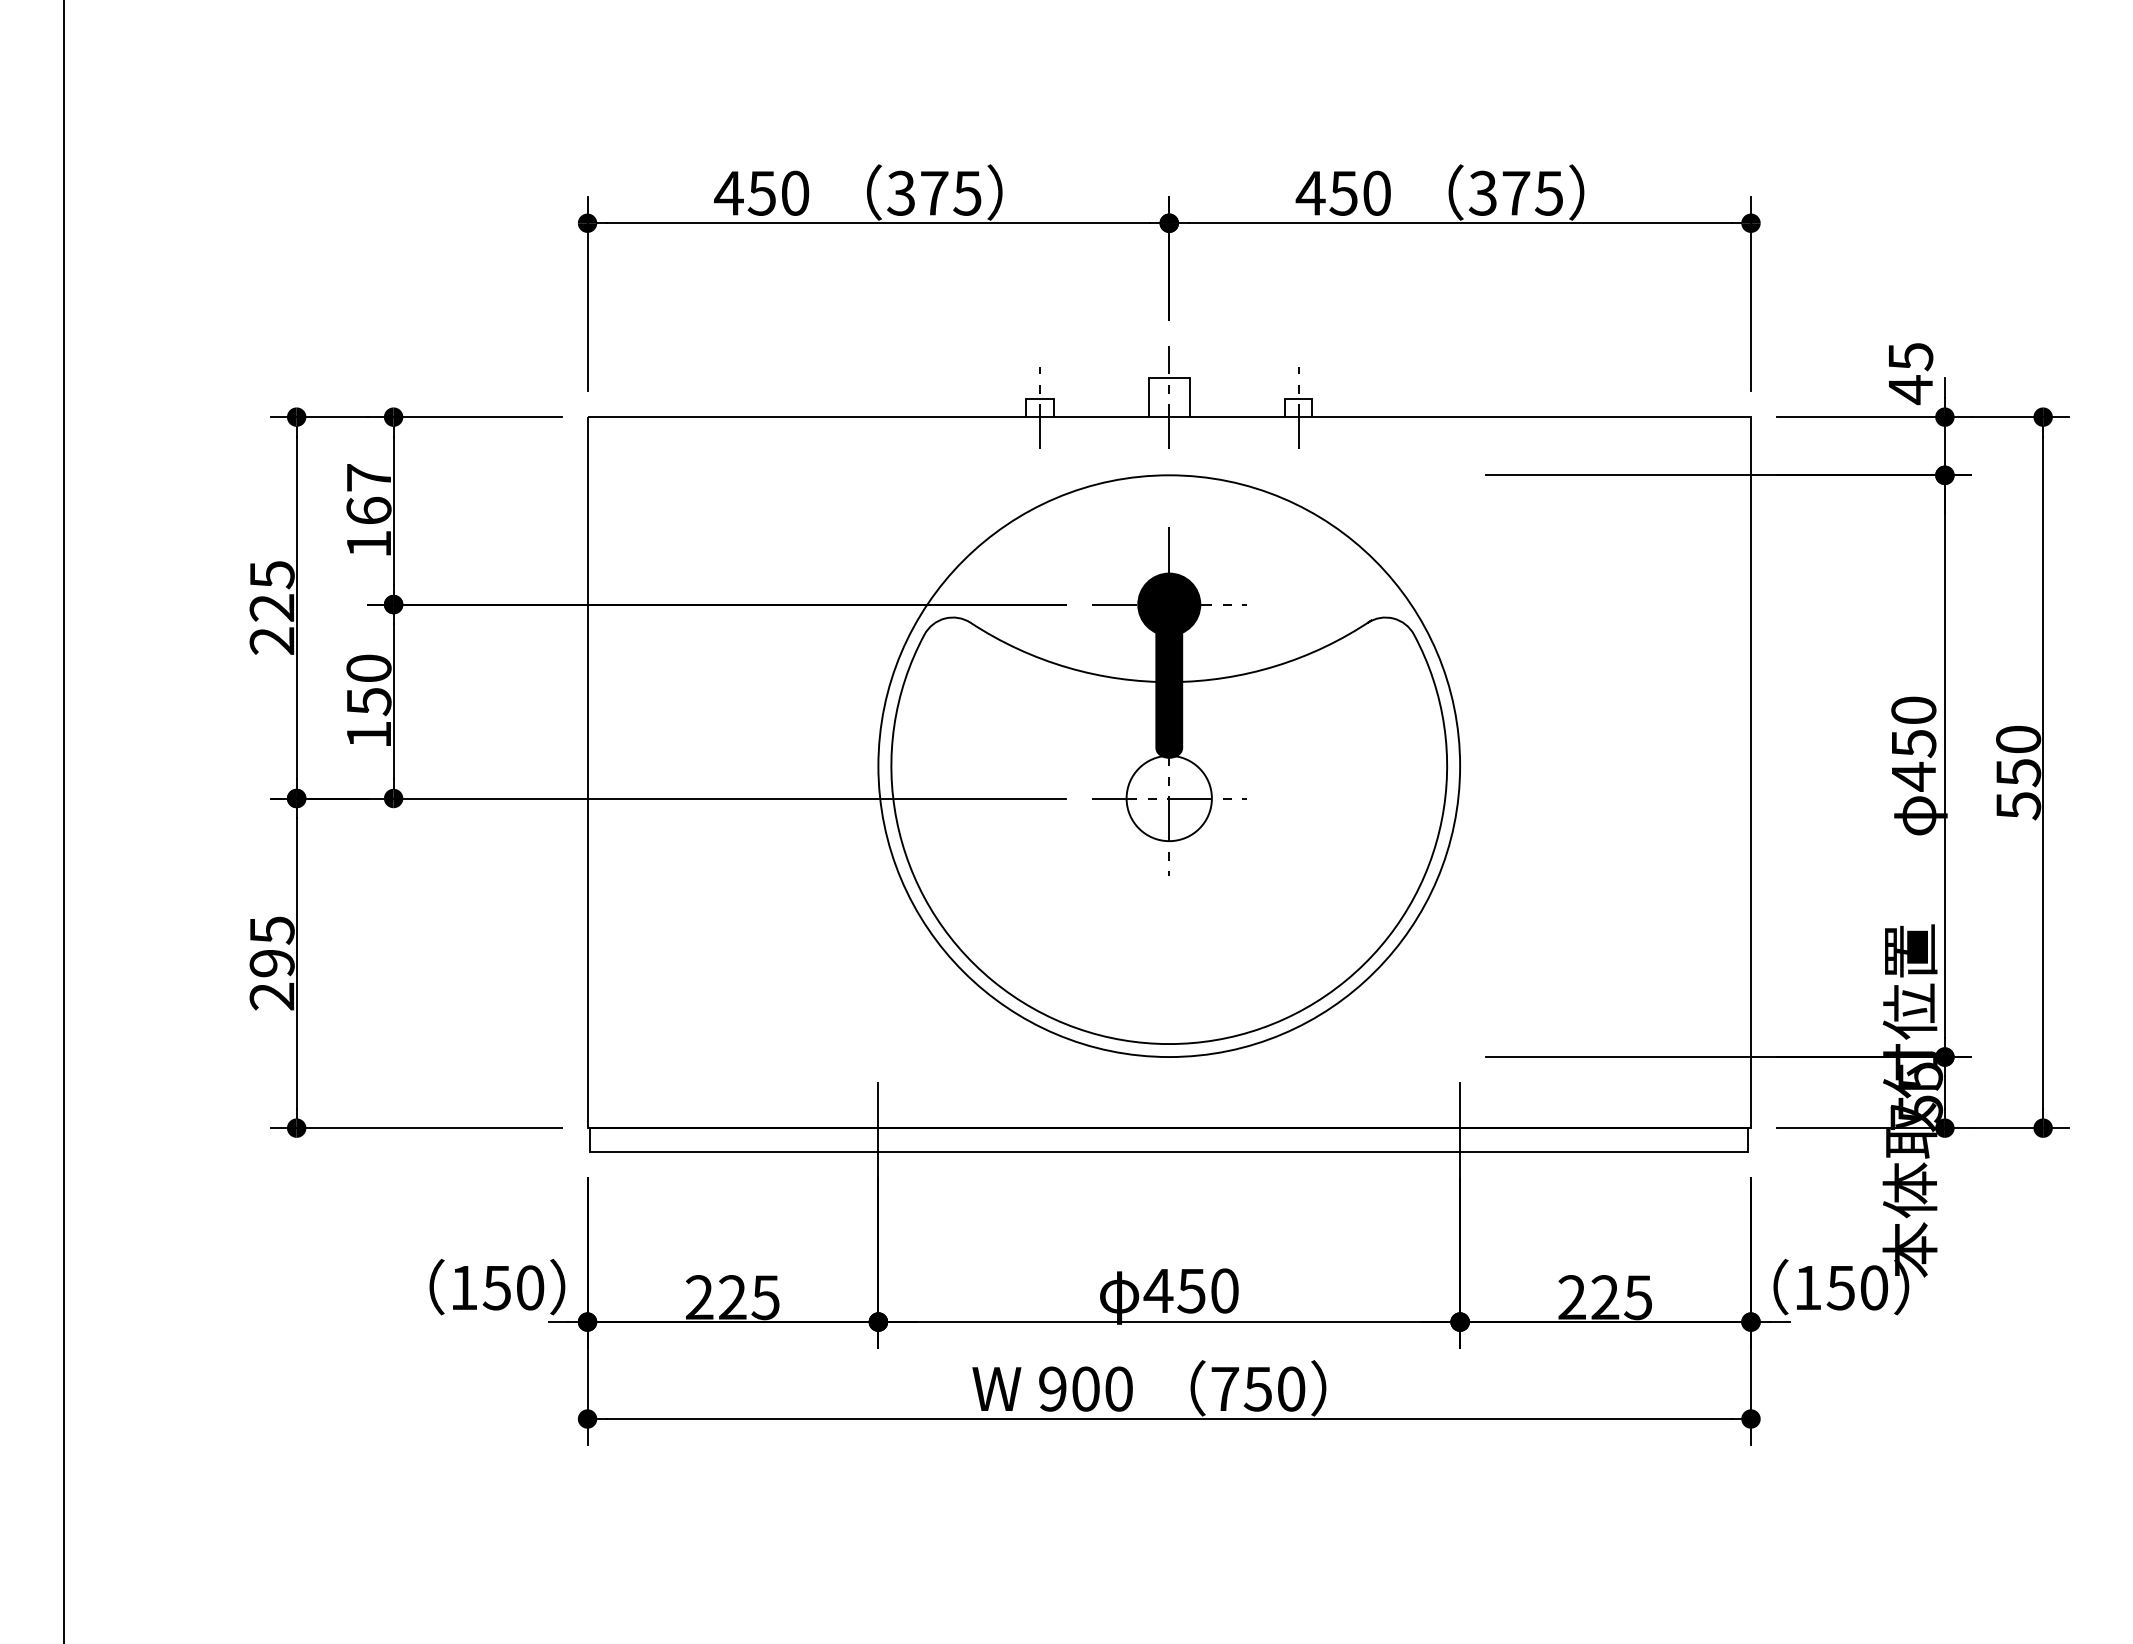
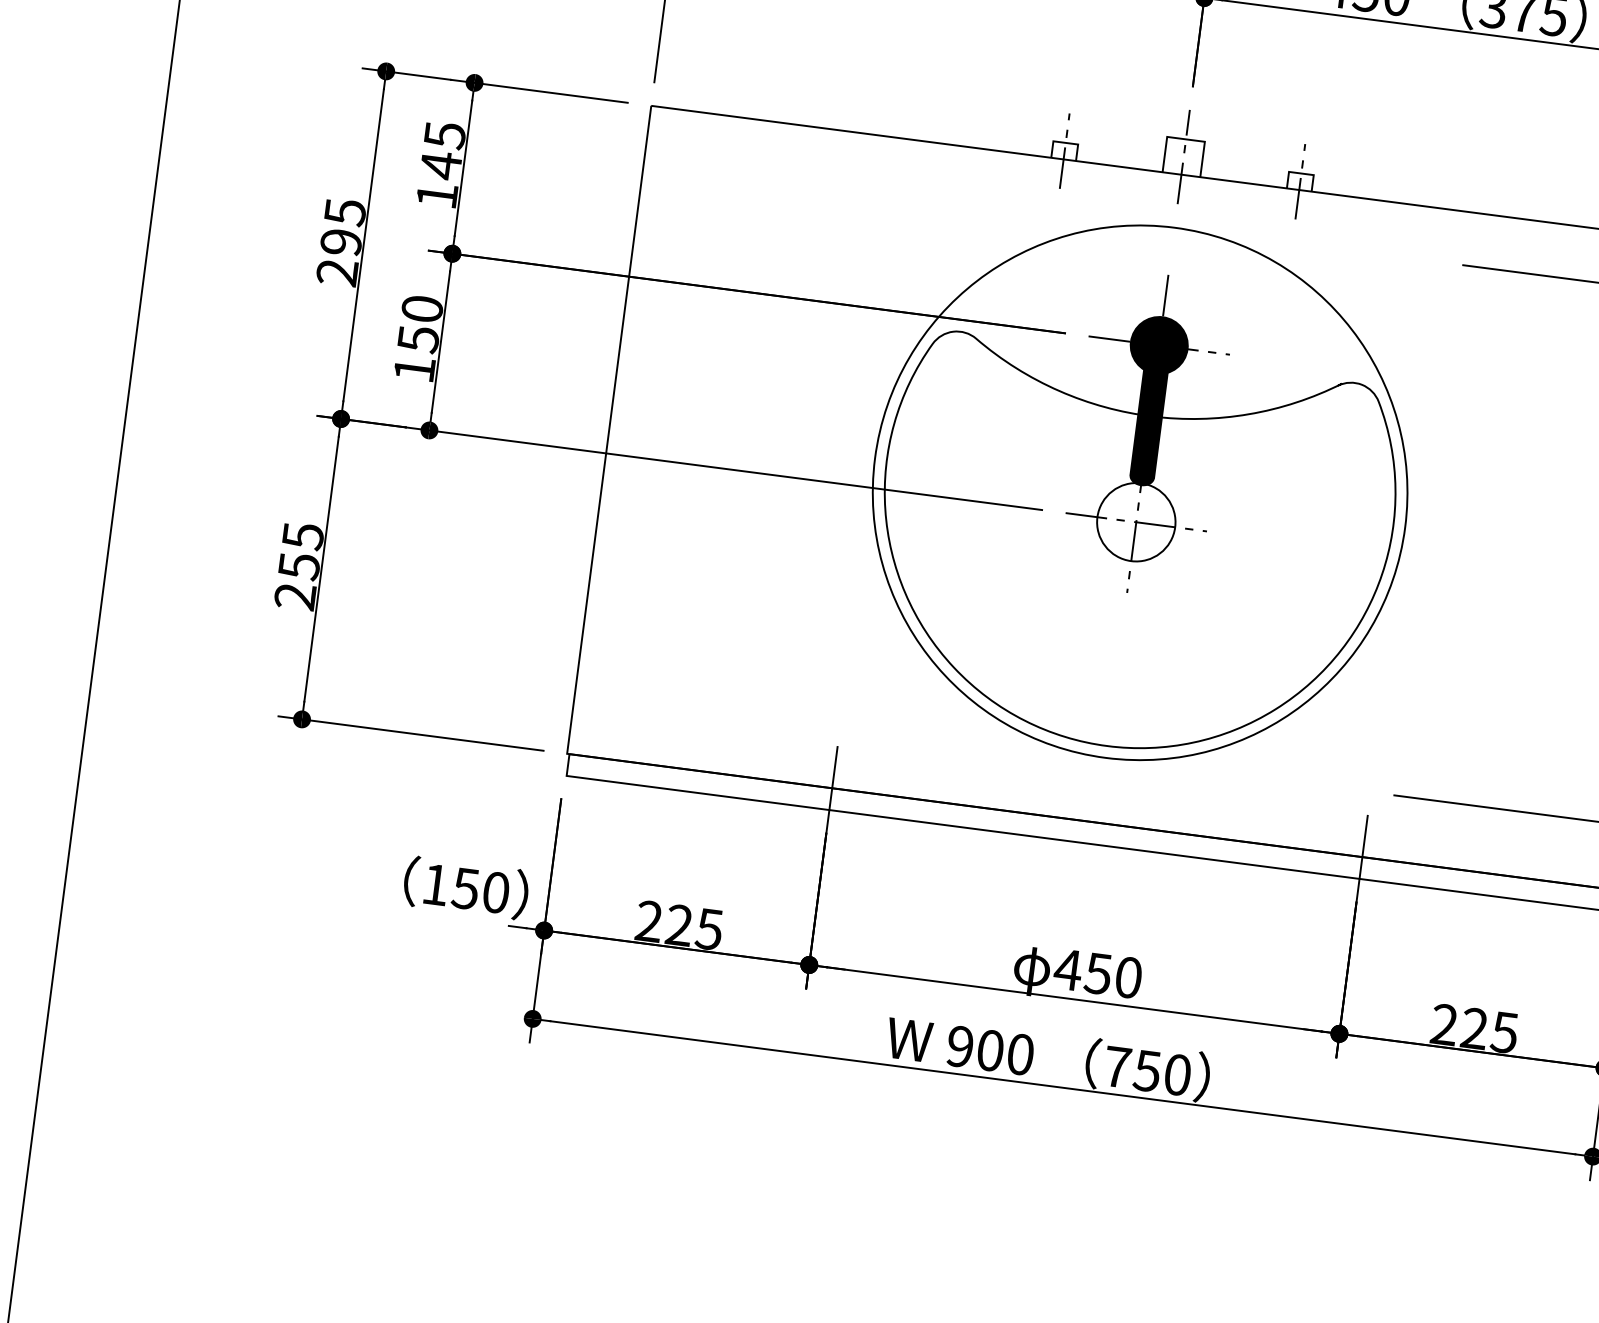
text: (368, 495) -> (442, 151), 167 -> 145
text: (272, 607) -> (341, 242), 225 -> 295
text: (271, 963) -> (298, 566), 295 -> 255

